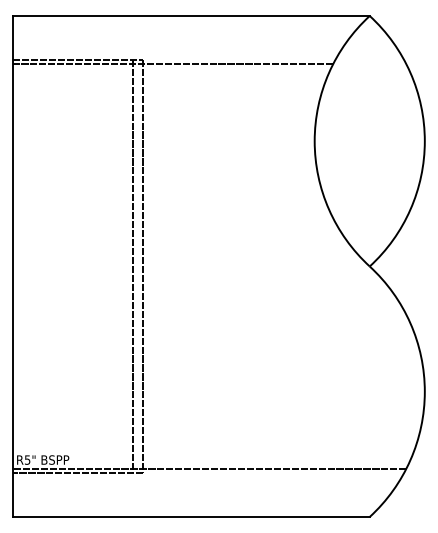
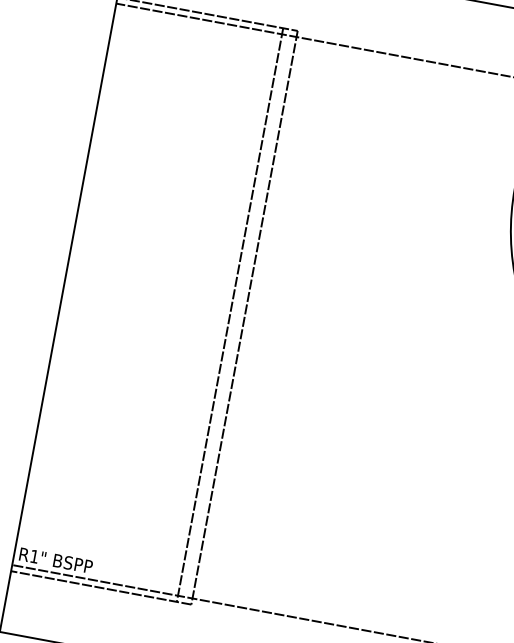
text: (27, 459) -> (34, 555), R5" -> R1"

